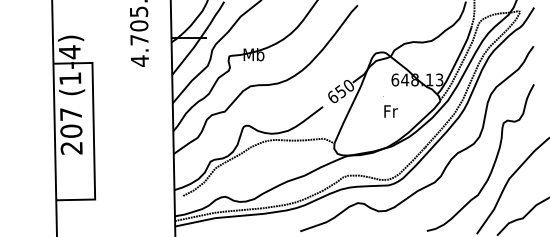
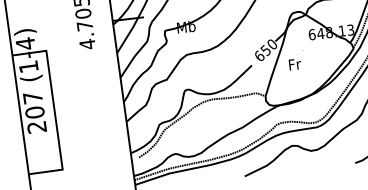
text: (390, 111) -> (294, 64), moved

